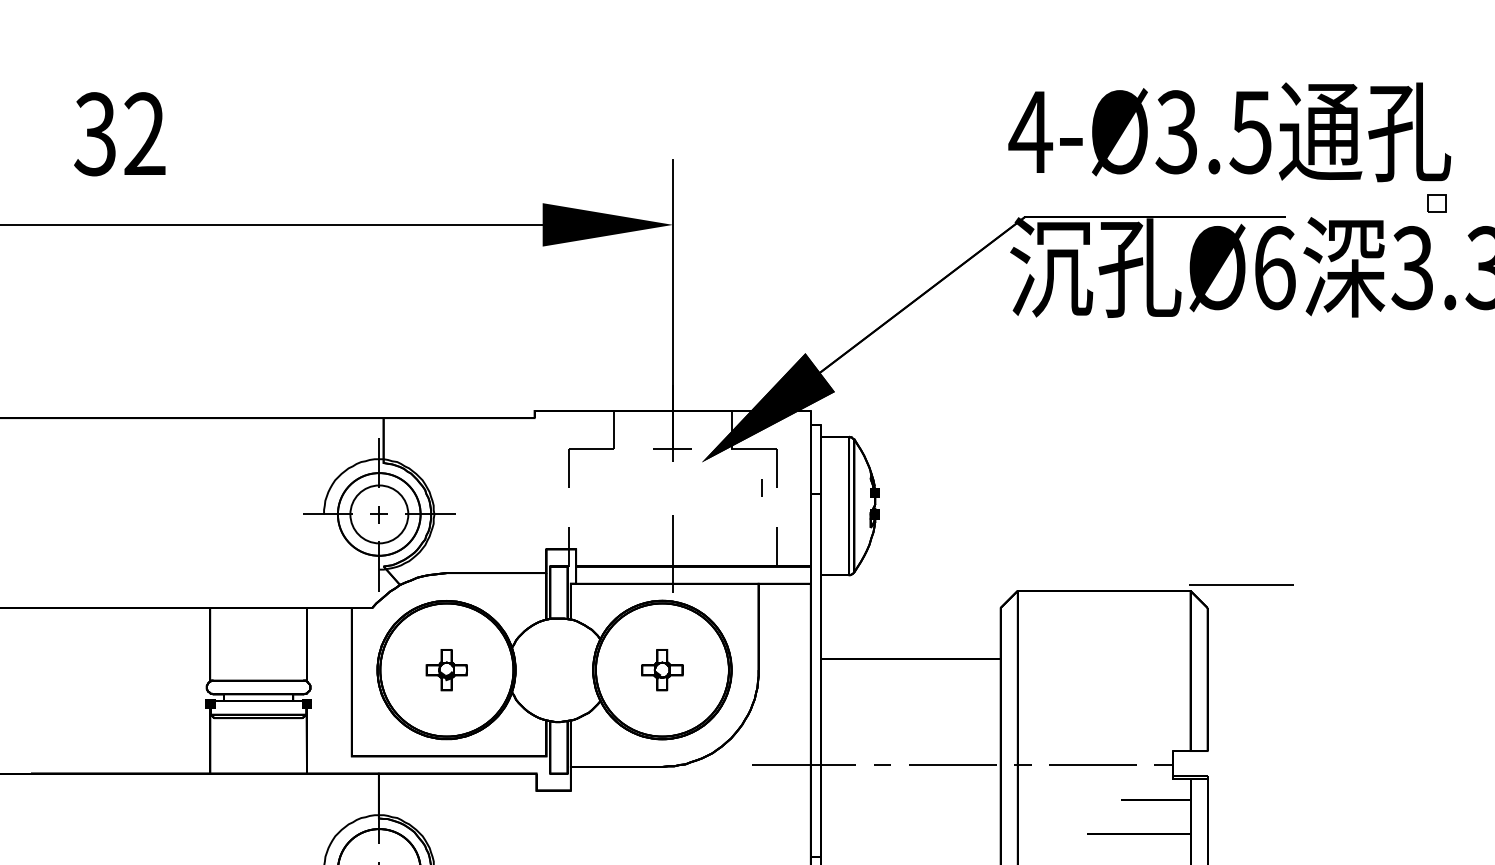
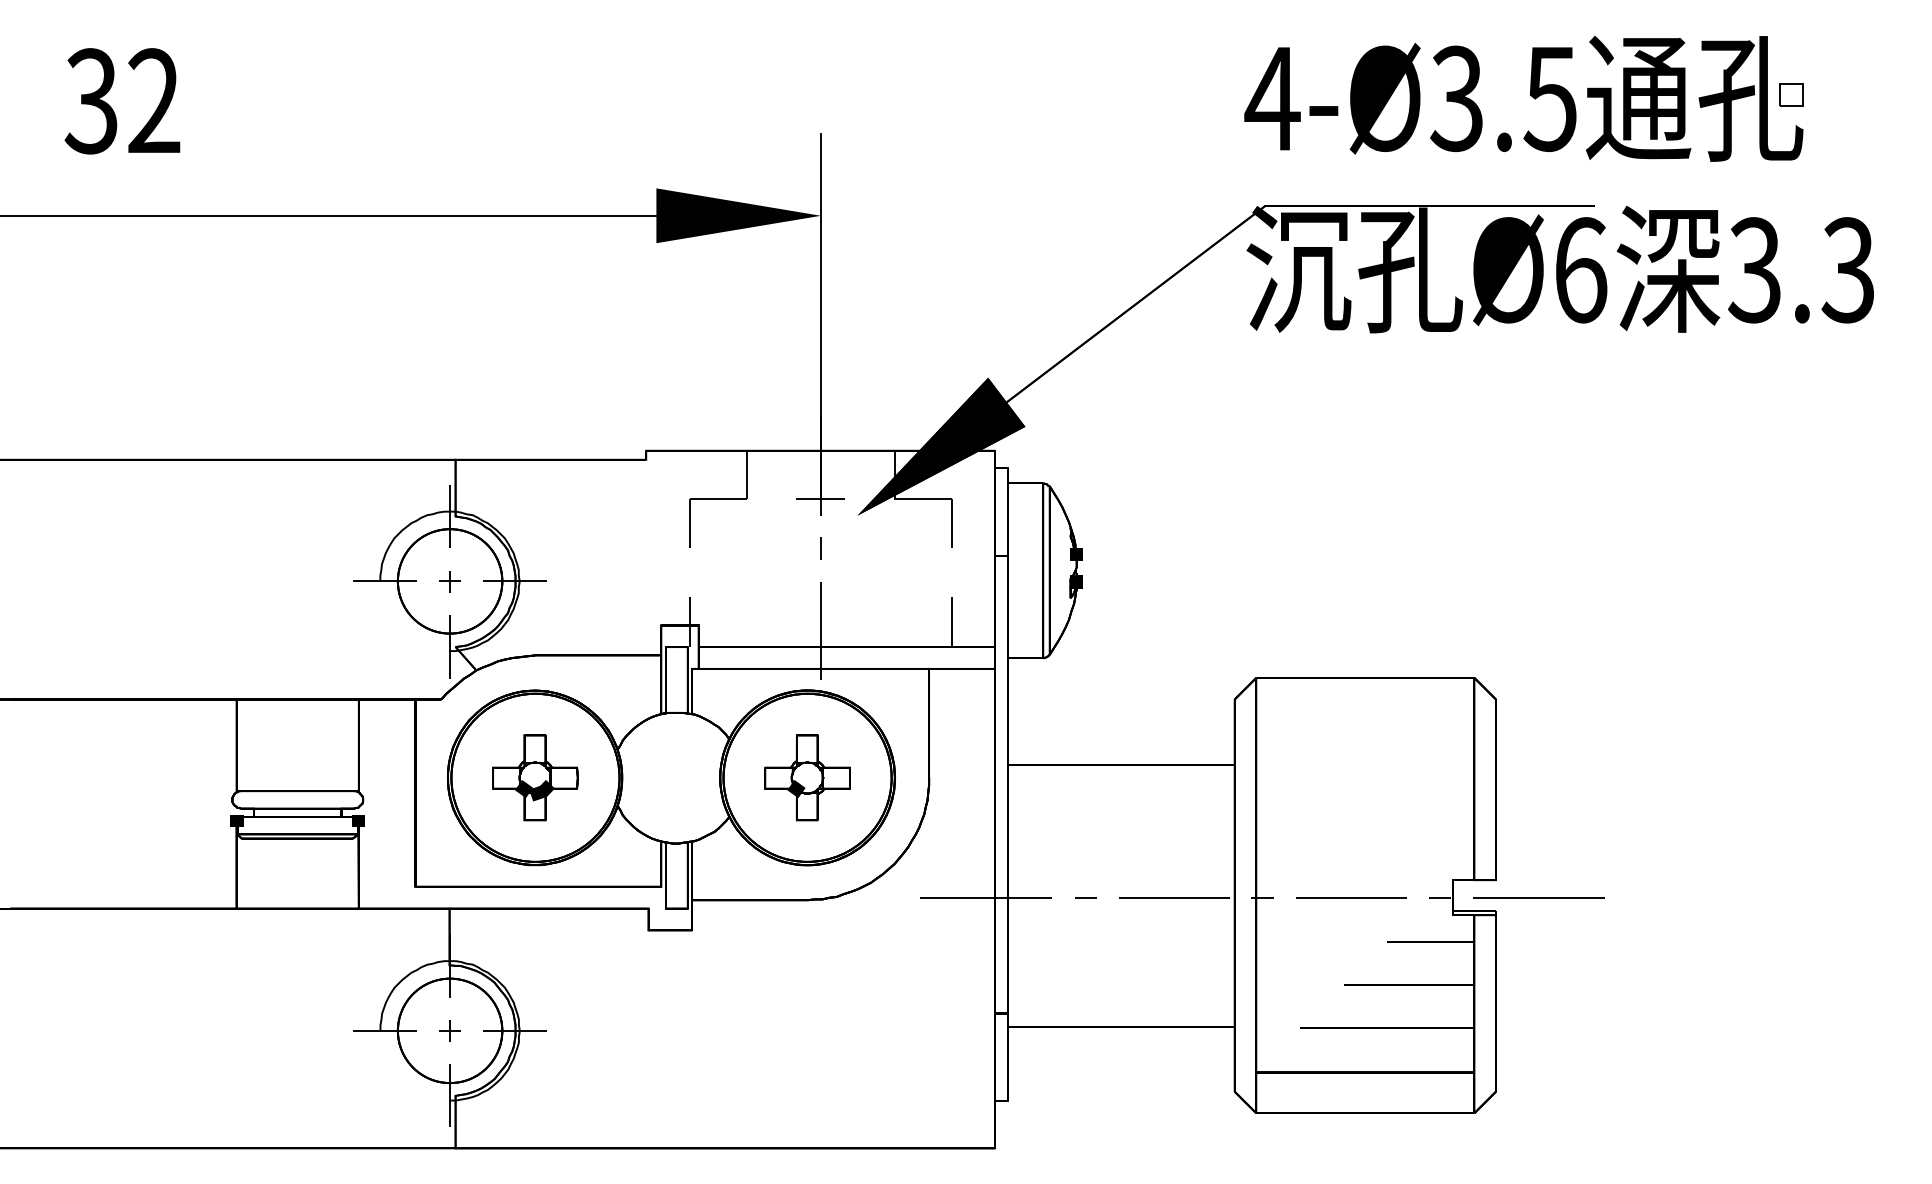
part: (1436, 203) -> (1791, 94), moved
line: (761, 488) -> (820, 548), moved
circle: (378, 514) -> (449, 581), size x1.43
line: (1241, 585) -> (1538, 897), moved
part: (446, 669) -> (535, 777), size x1.67
part: (662, 669) -> (807, 777), size x1.67

